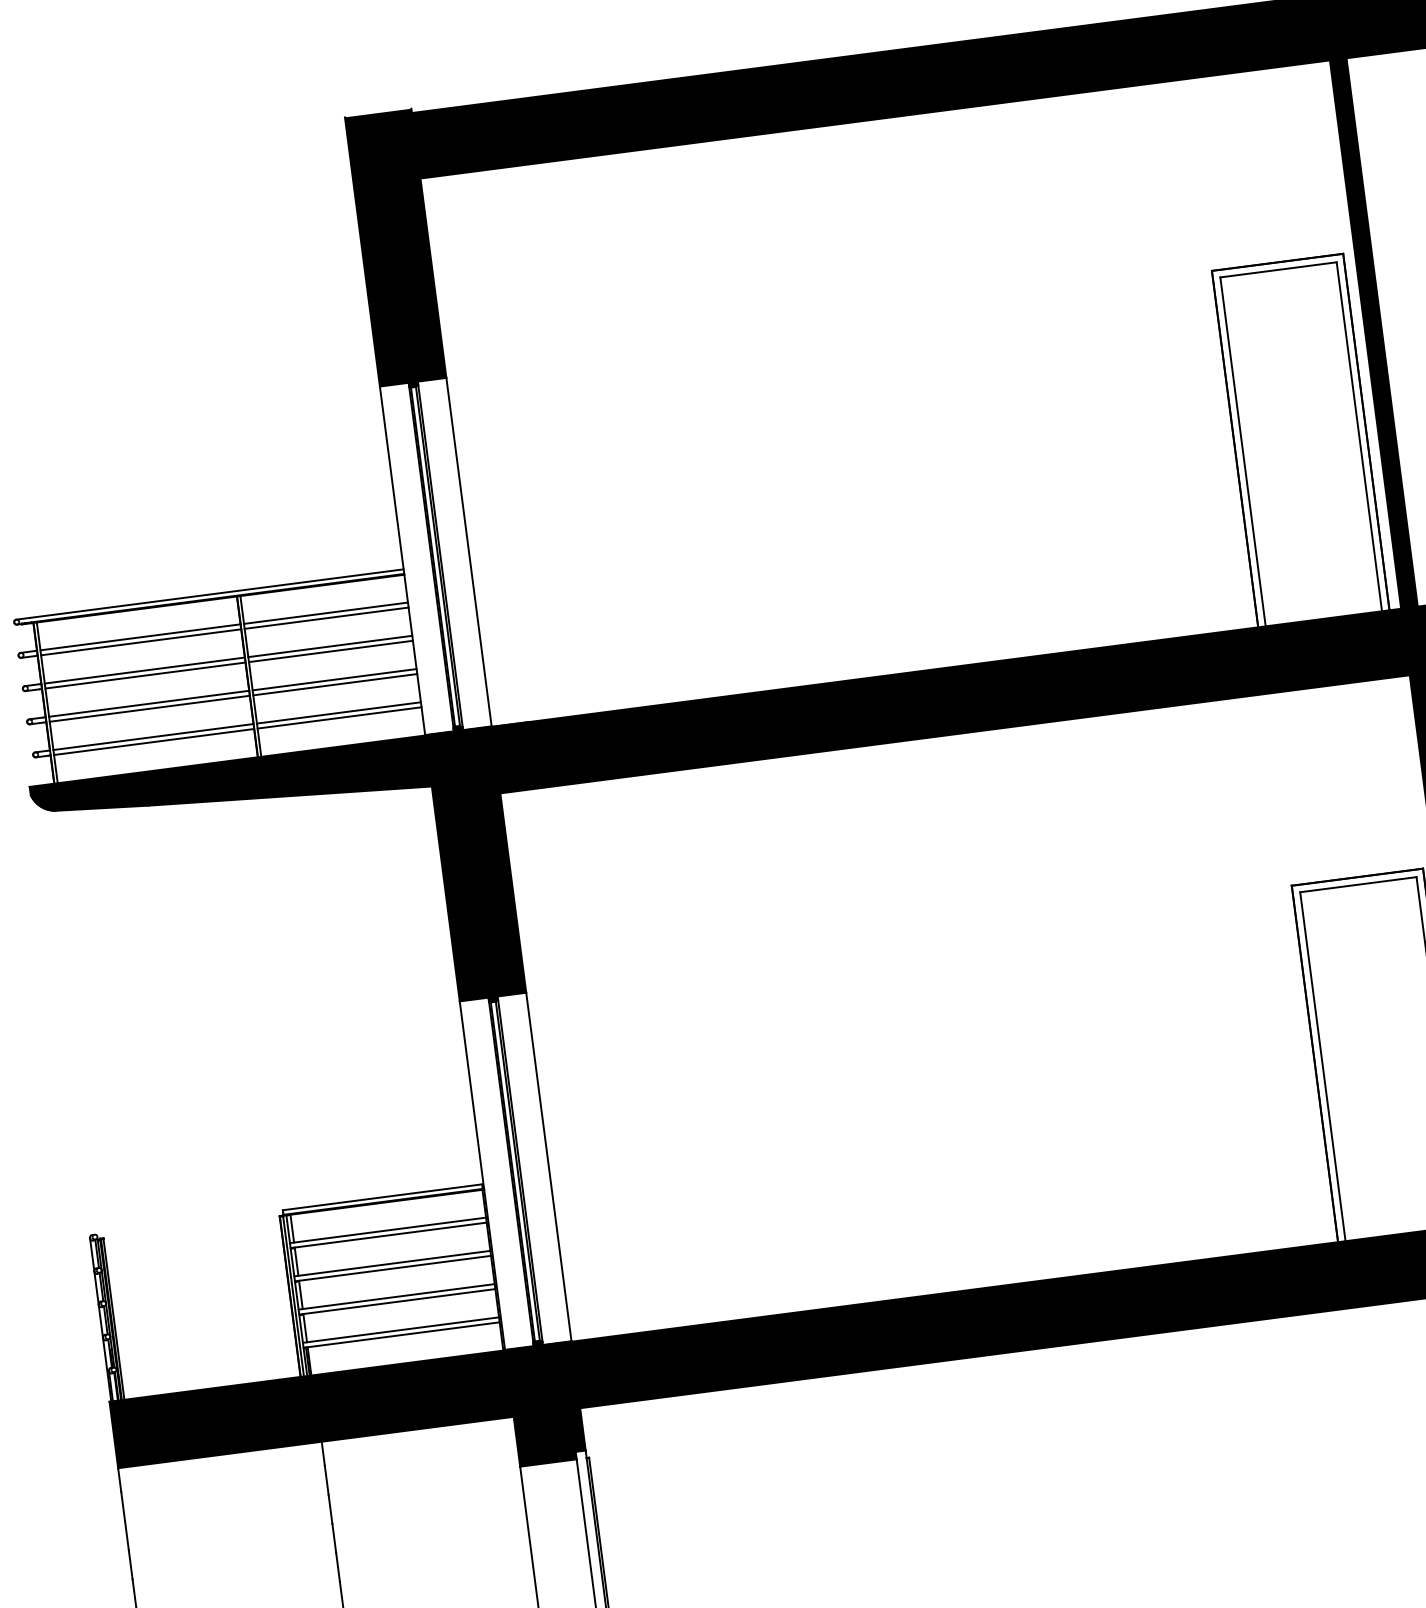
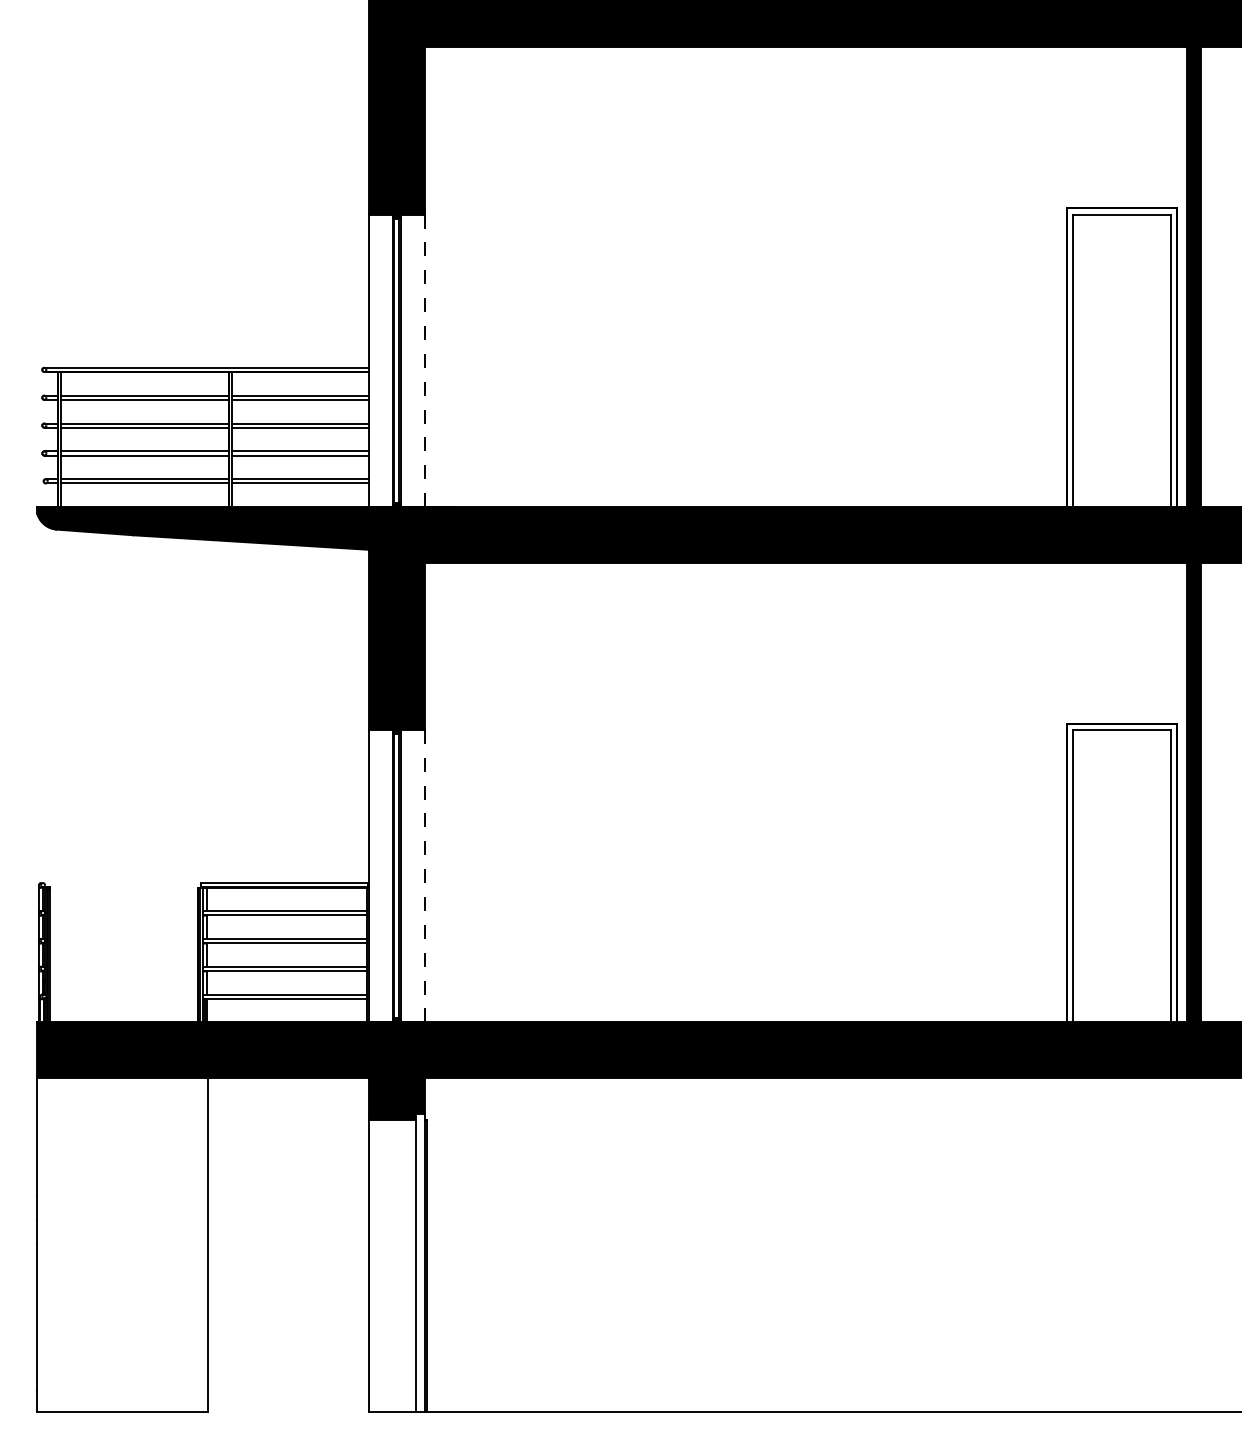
line: (468, 553) -> (424, 361), solid -> dashed
line: (548, 1167) -> (424, 876), solid -> dashed

